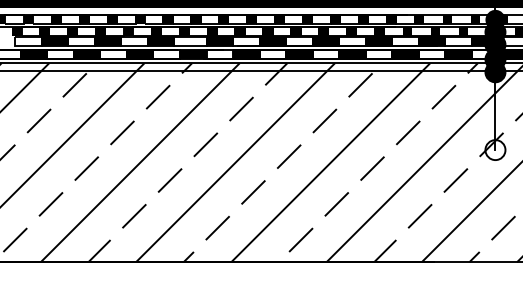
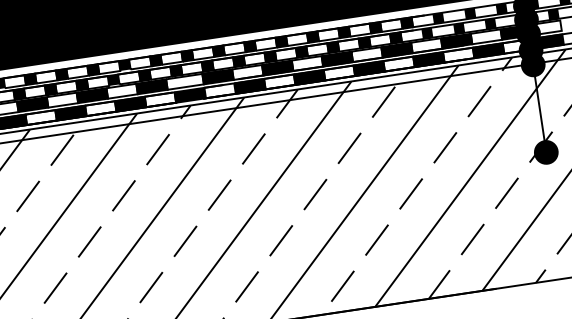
fill: (495, 150) -> (546, 152), added

